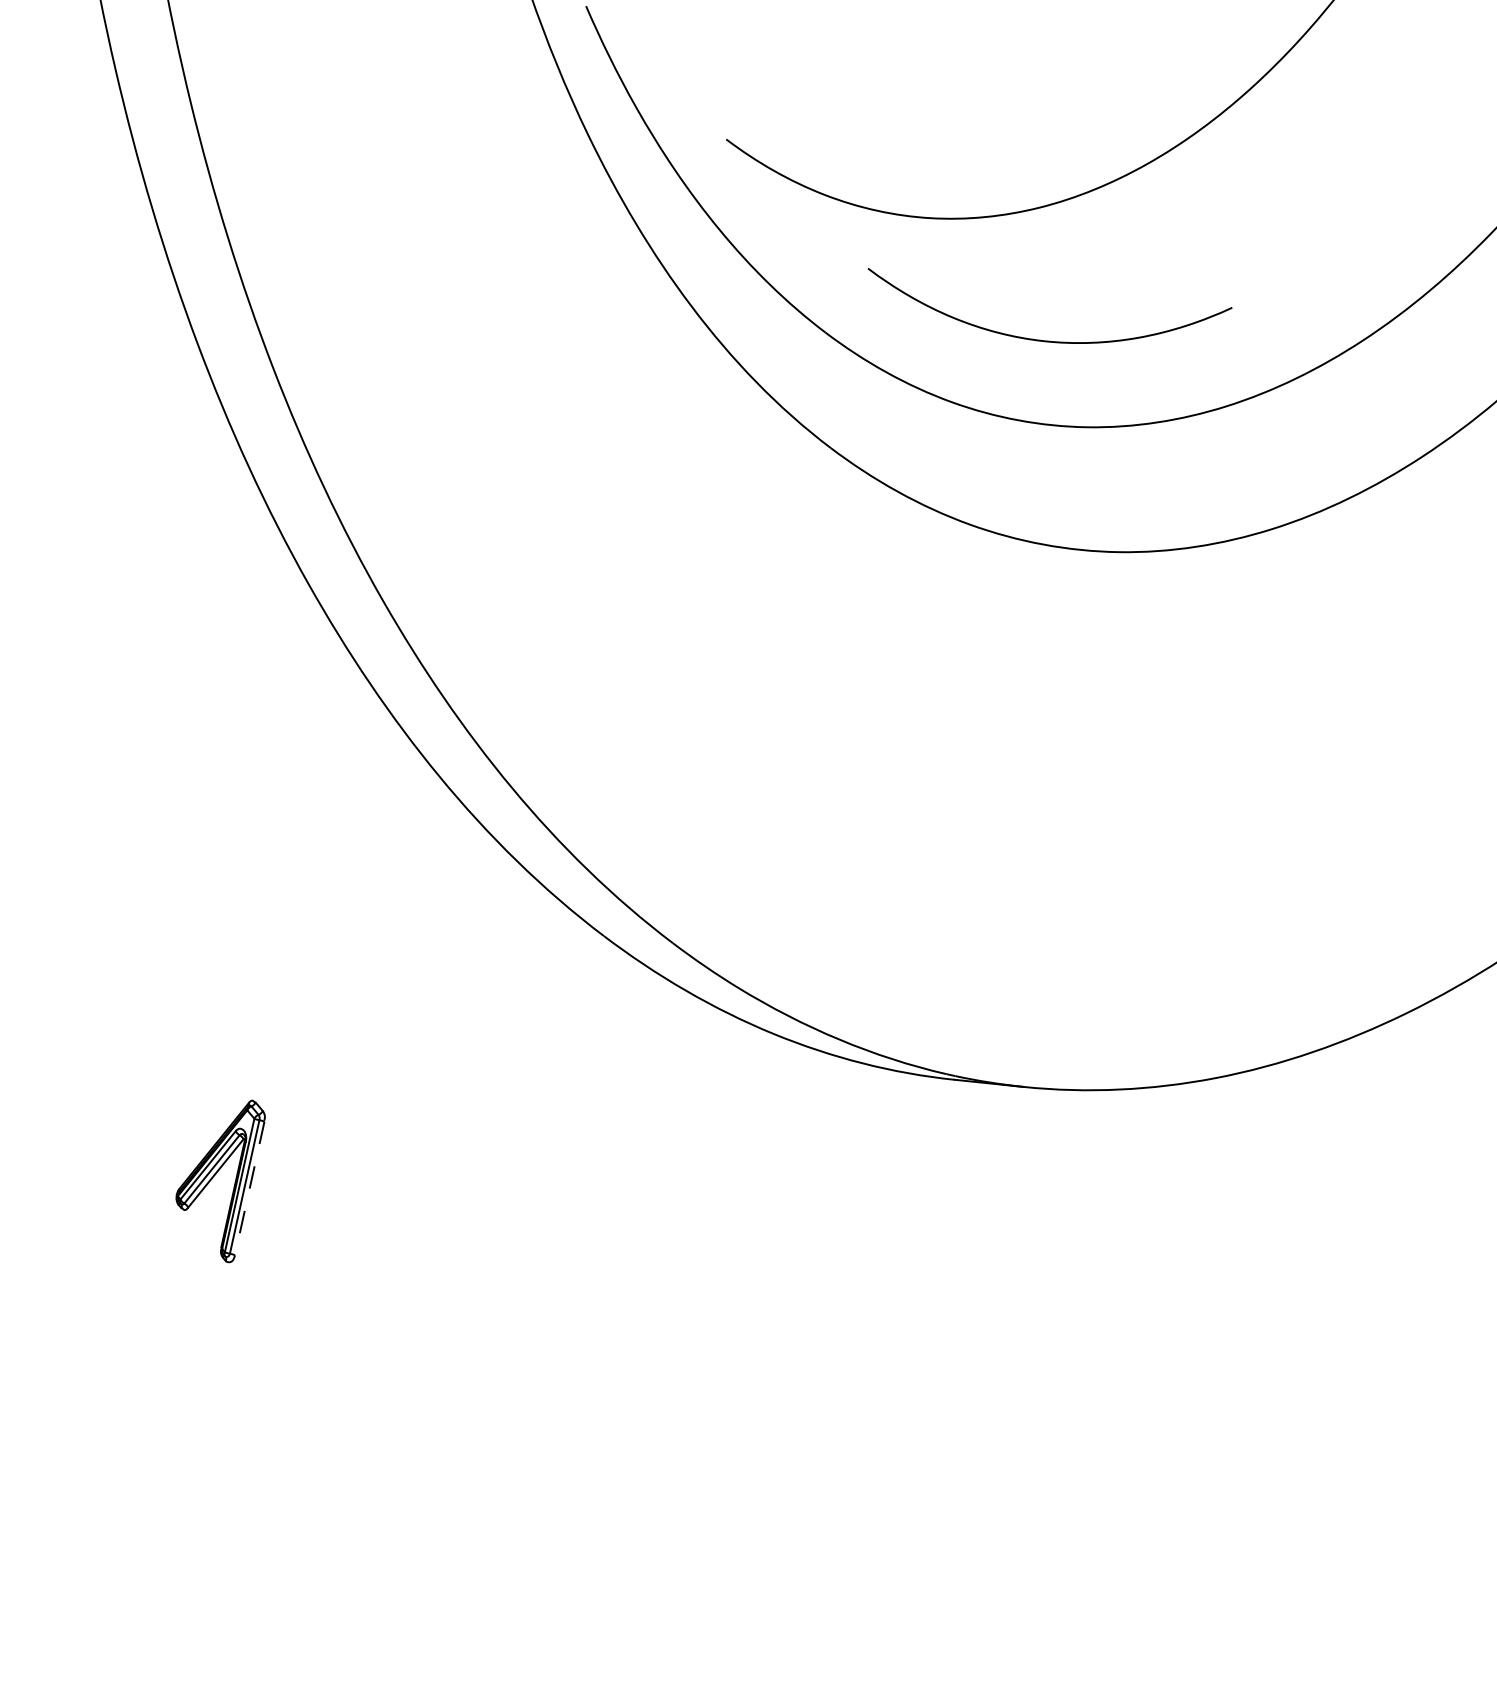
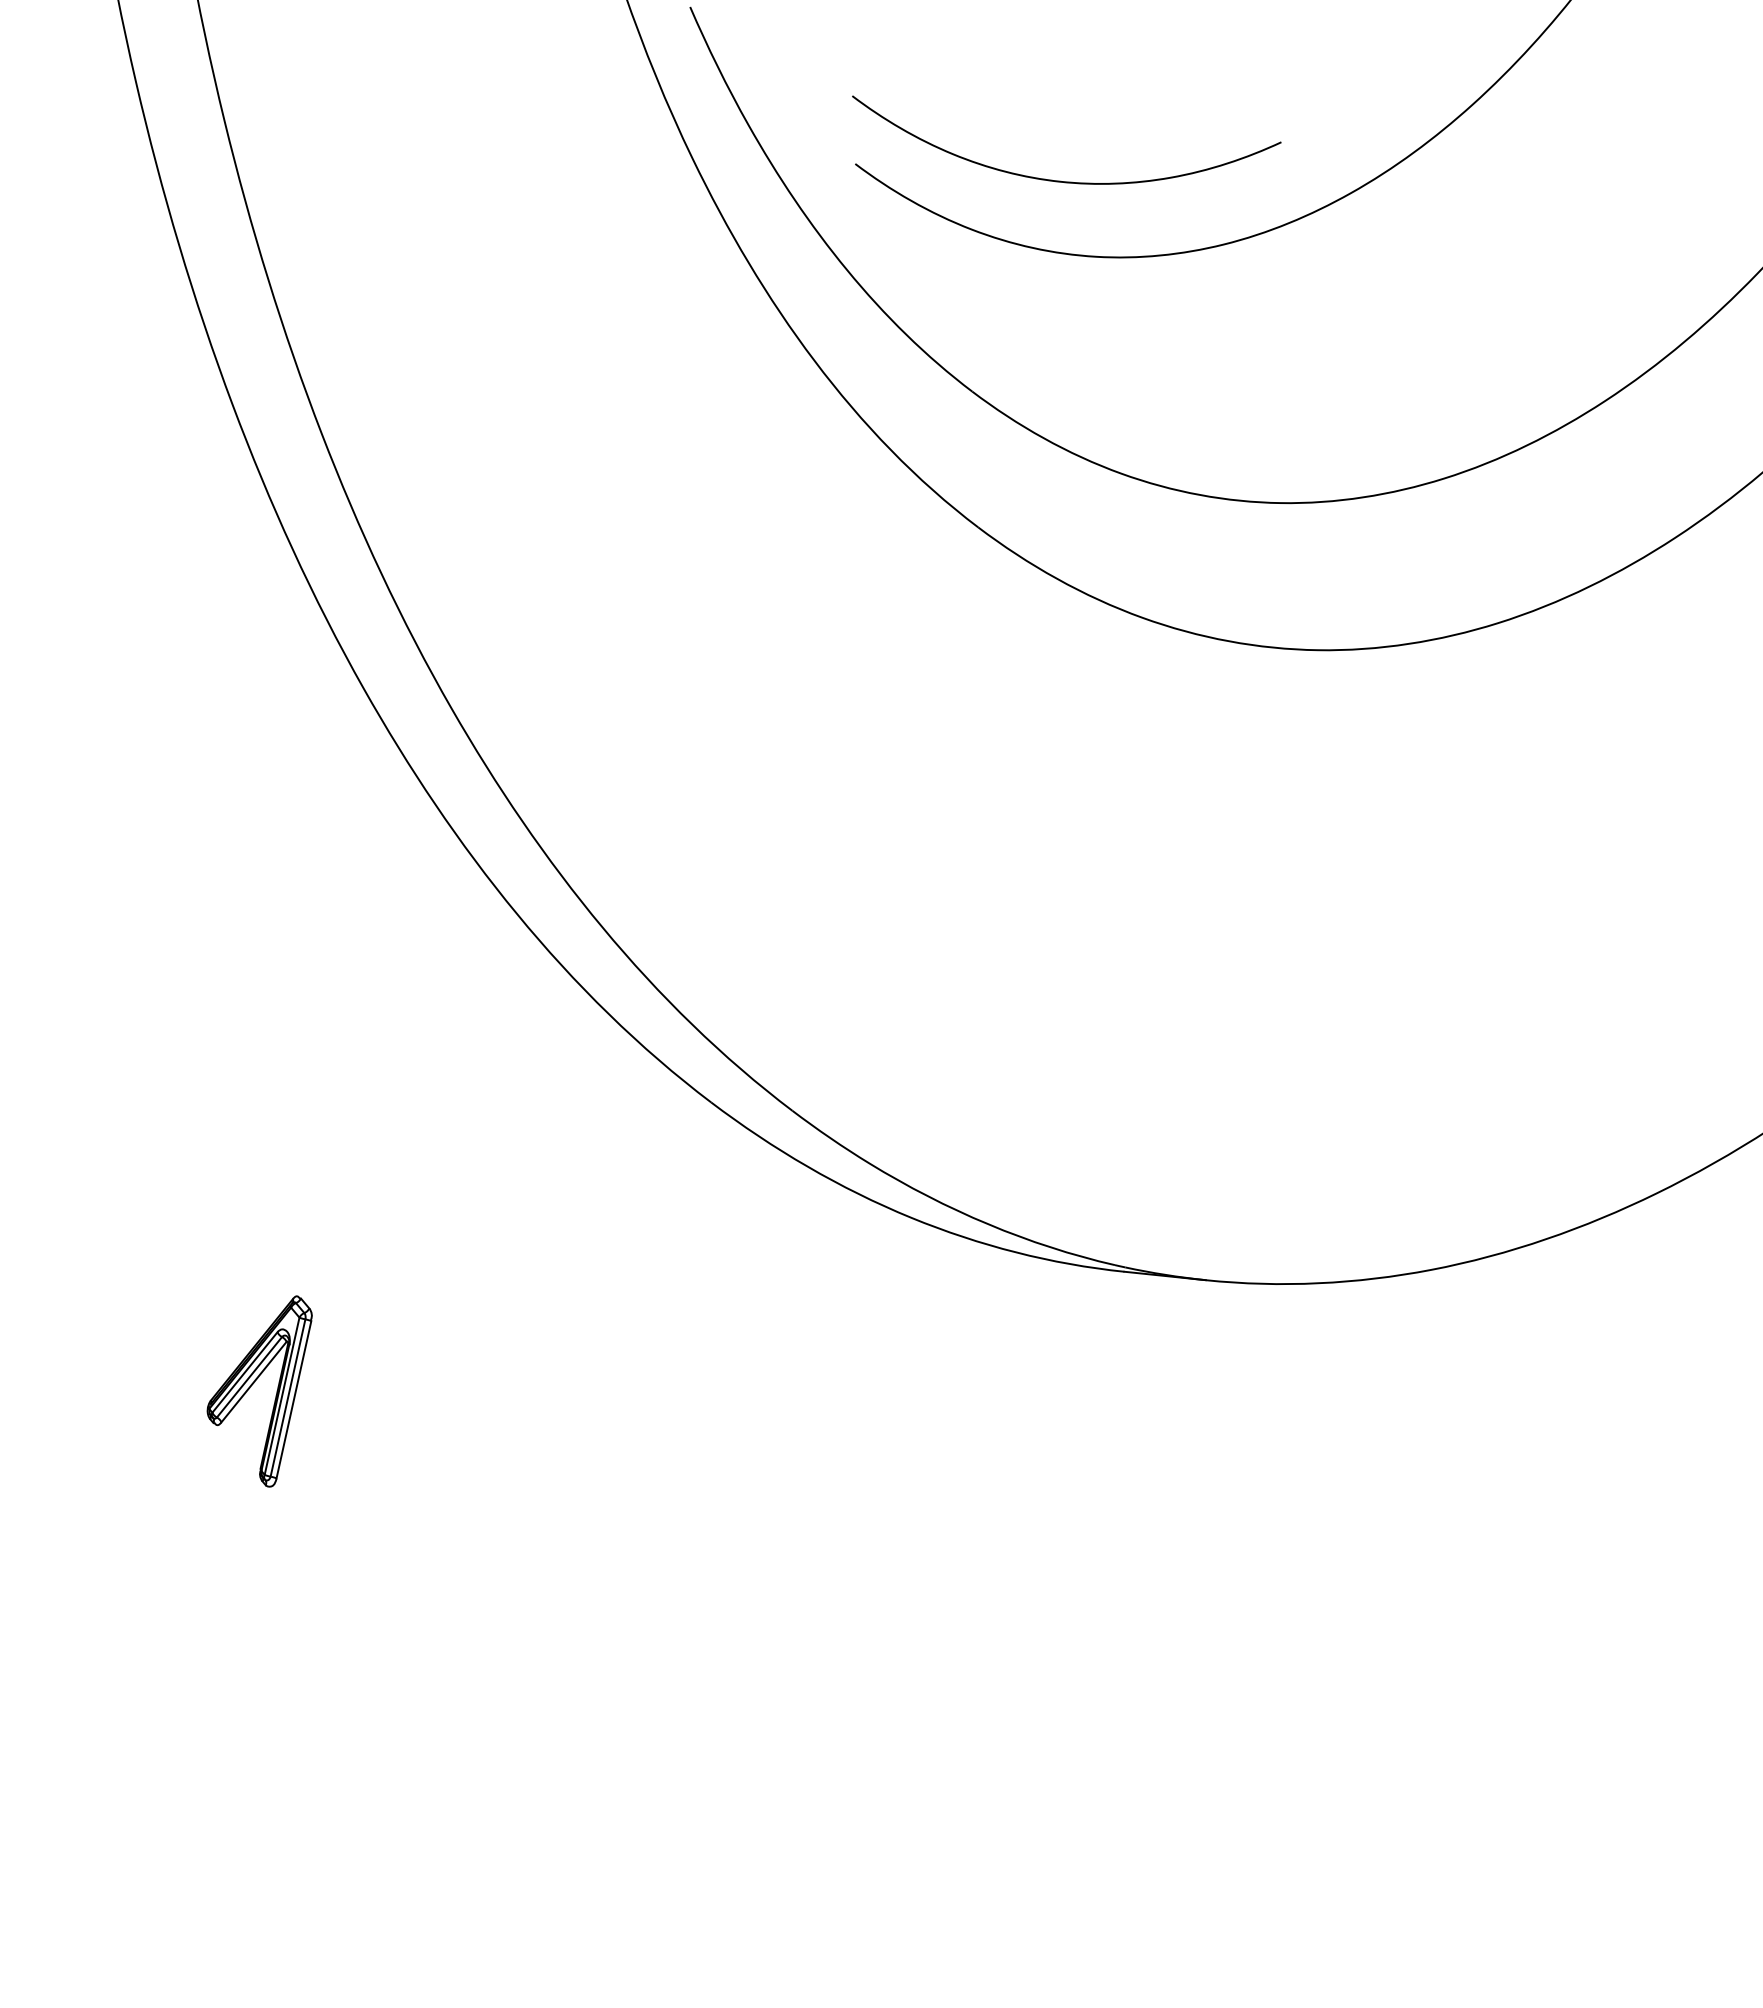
curve: (1044, 340) -> (1060, 180), moved
line: (249, 1188) -> (293, 1399), dashed -> solid

